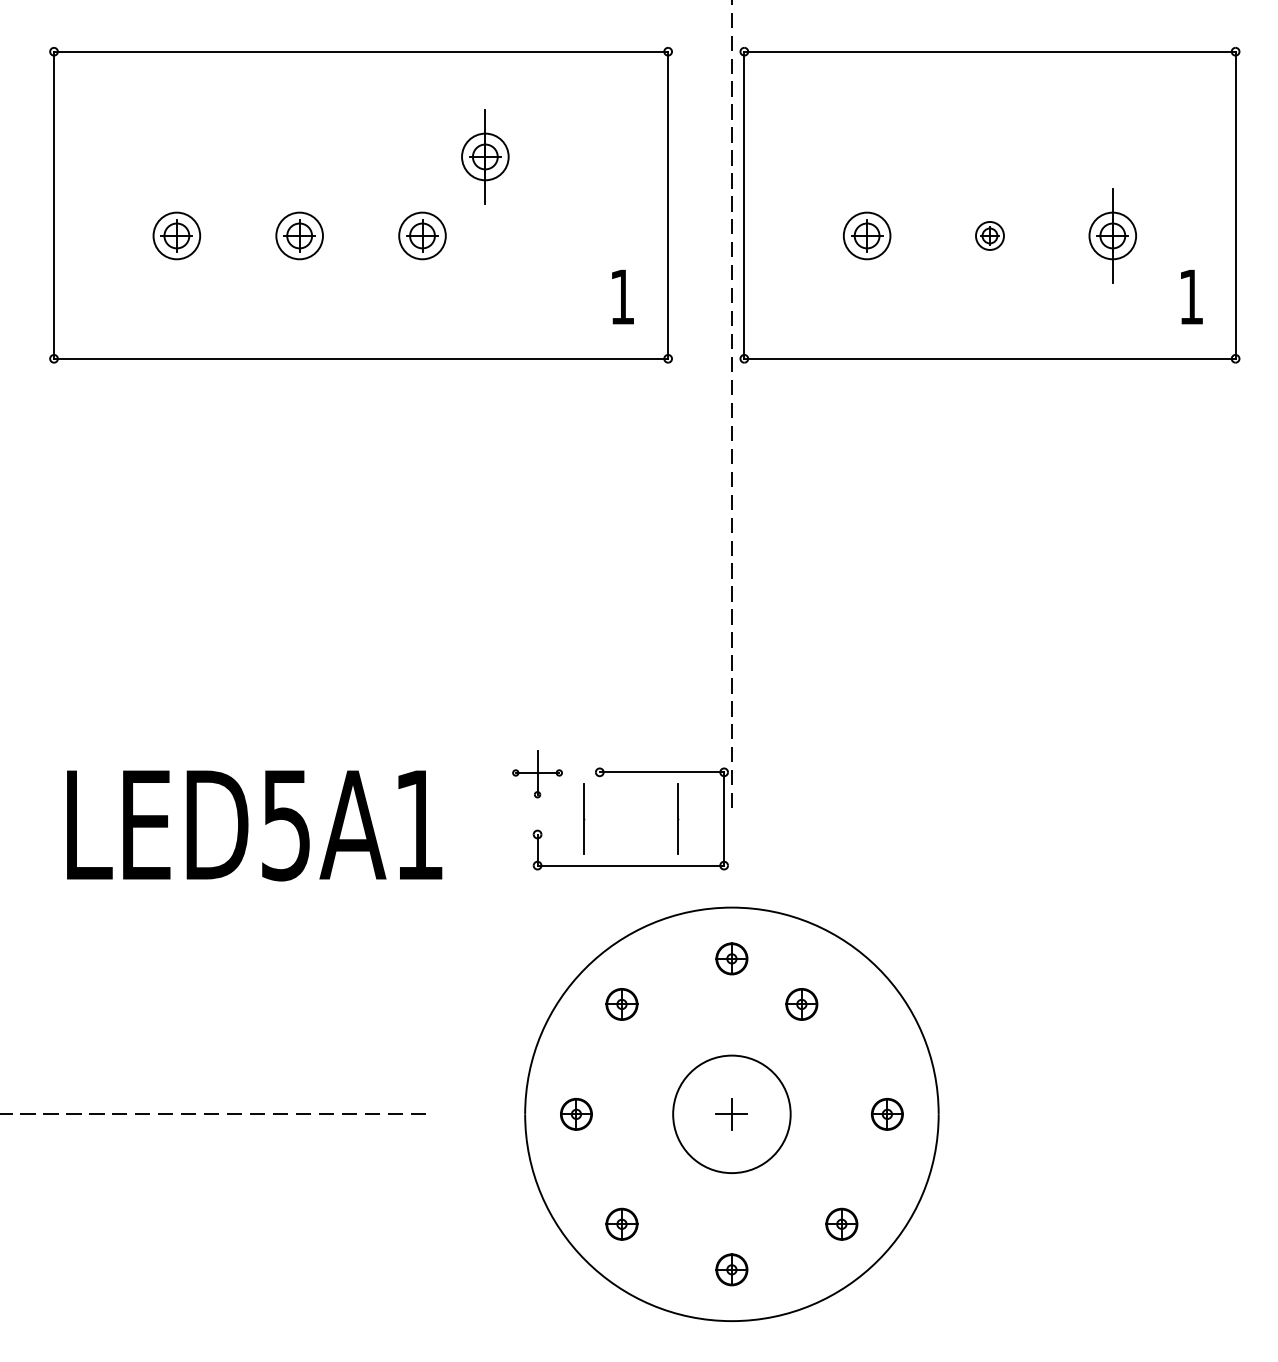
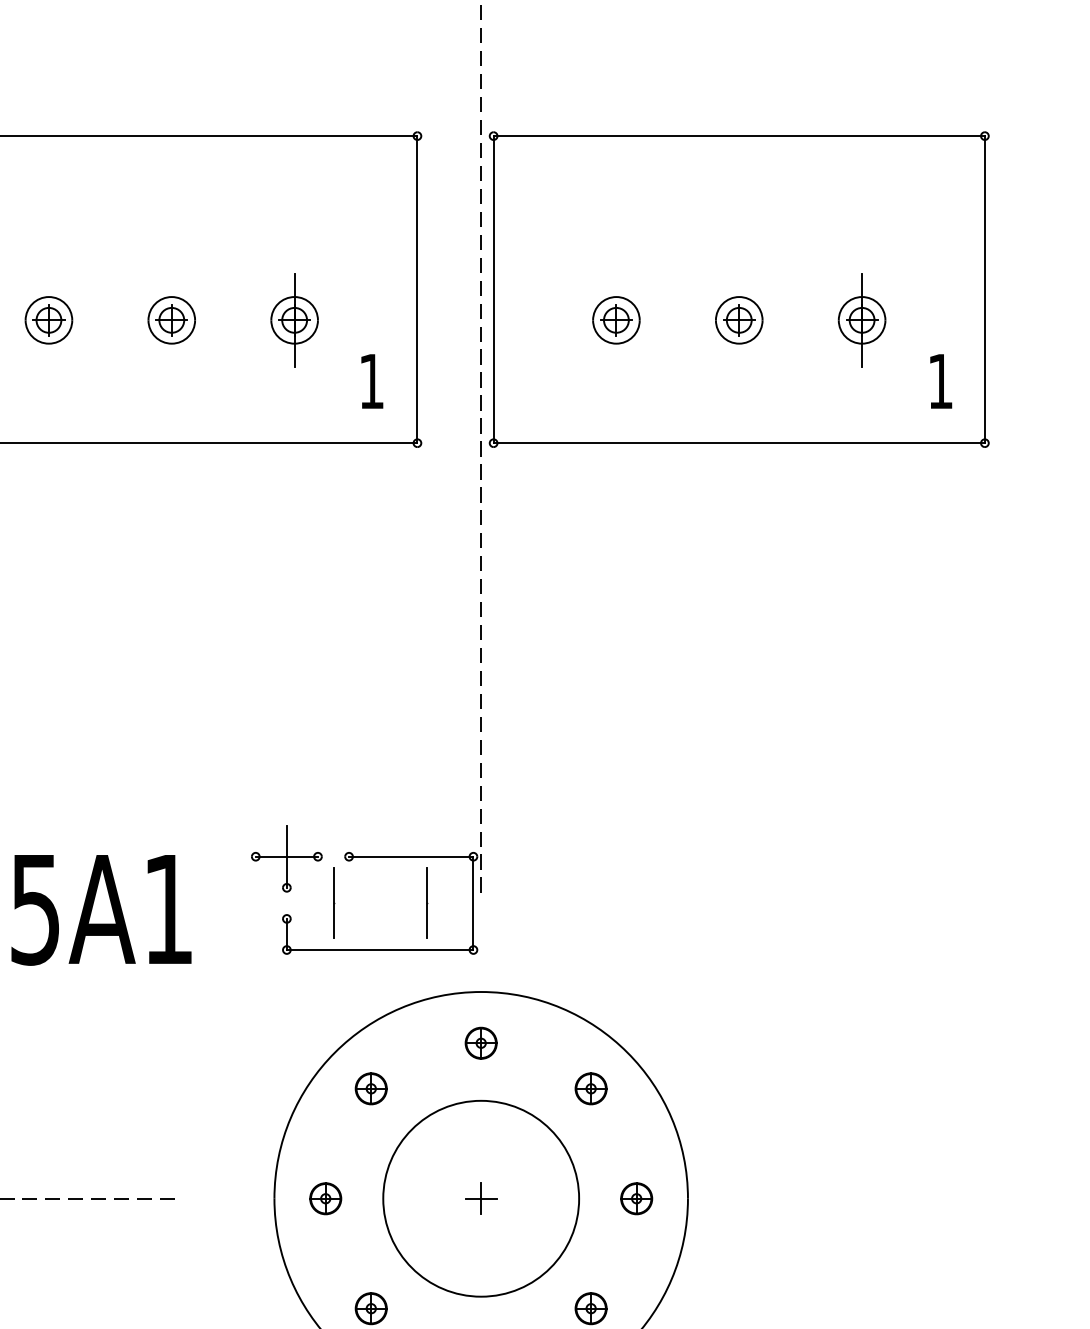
part: (485, 156) -> (294, 319), moved
part: (989, 235) -> (738, 319), size x1.67
part: (537, 774) -> (286, 858), size x1.43
part: (801, 1004) -> (590, 1088), moved
circle: (731, 1114) -> (480, 1198), size x1.67

